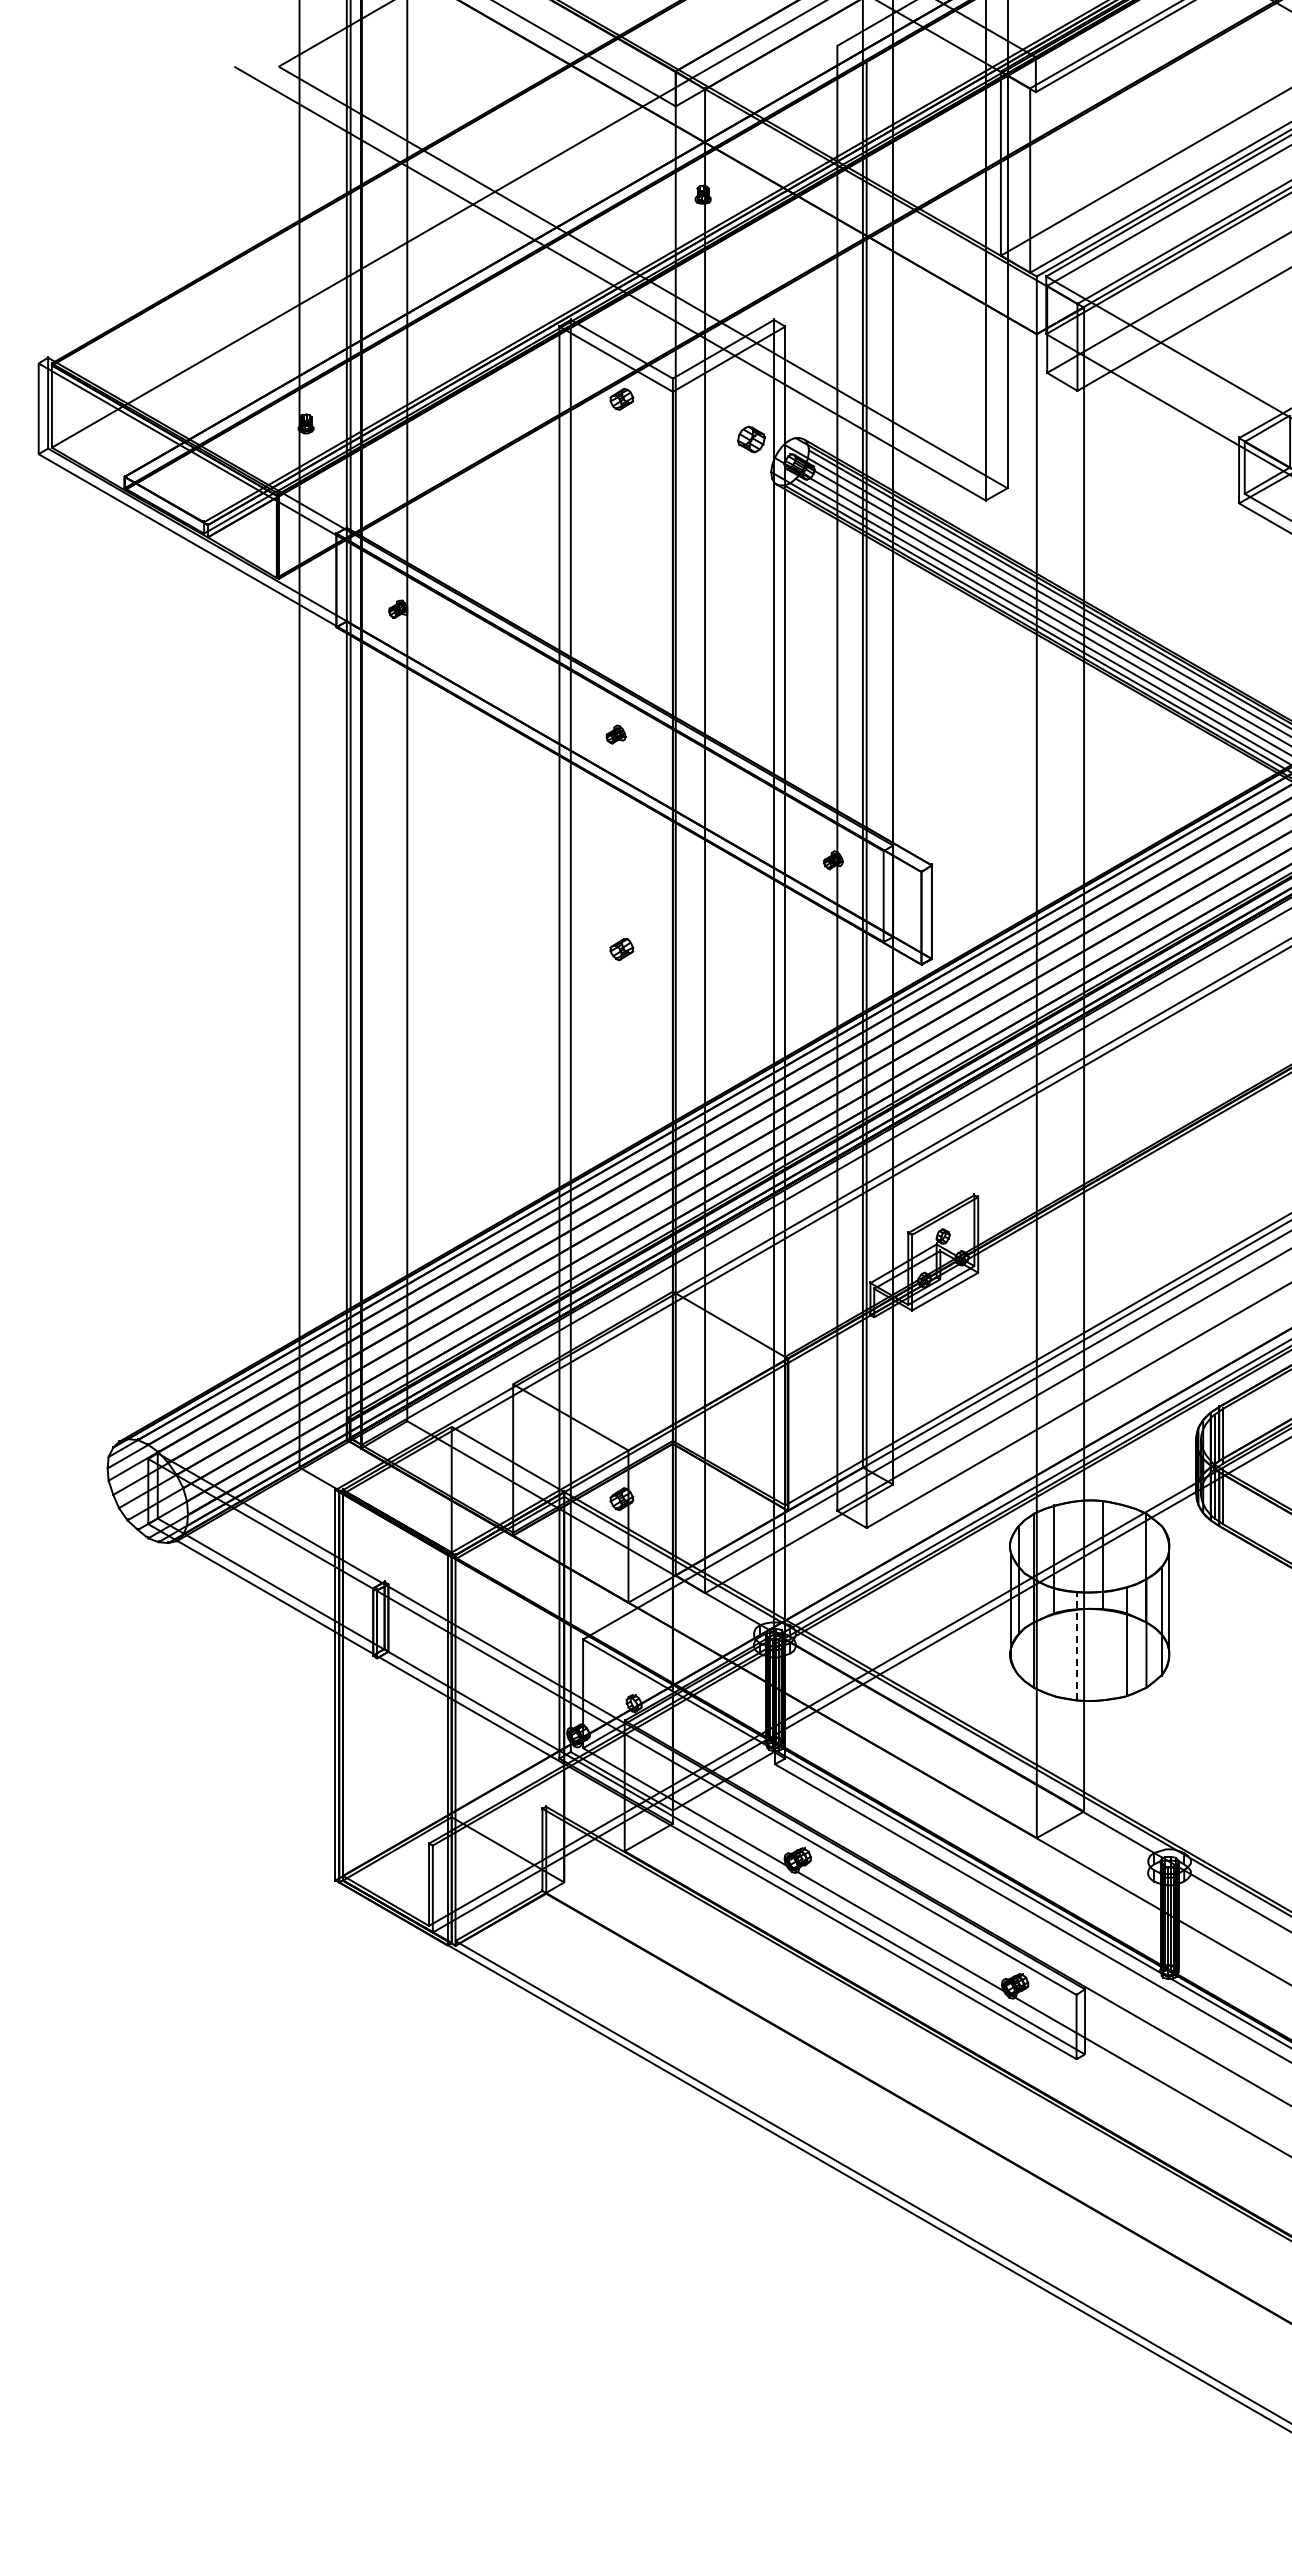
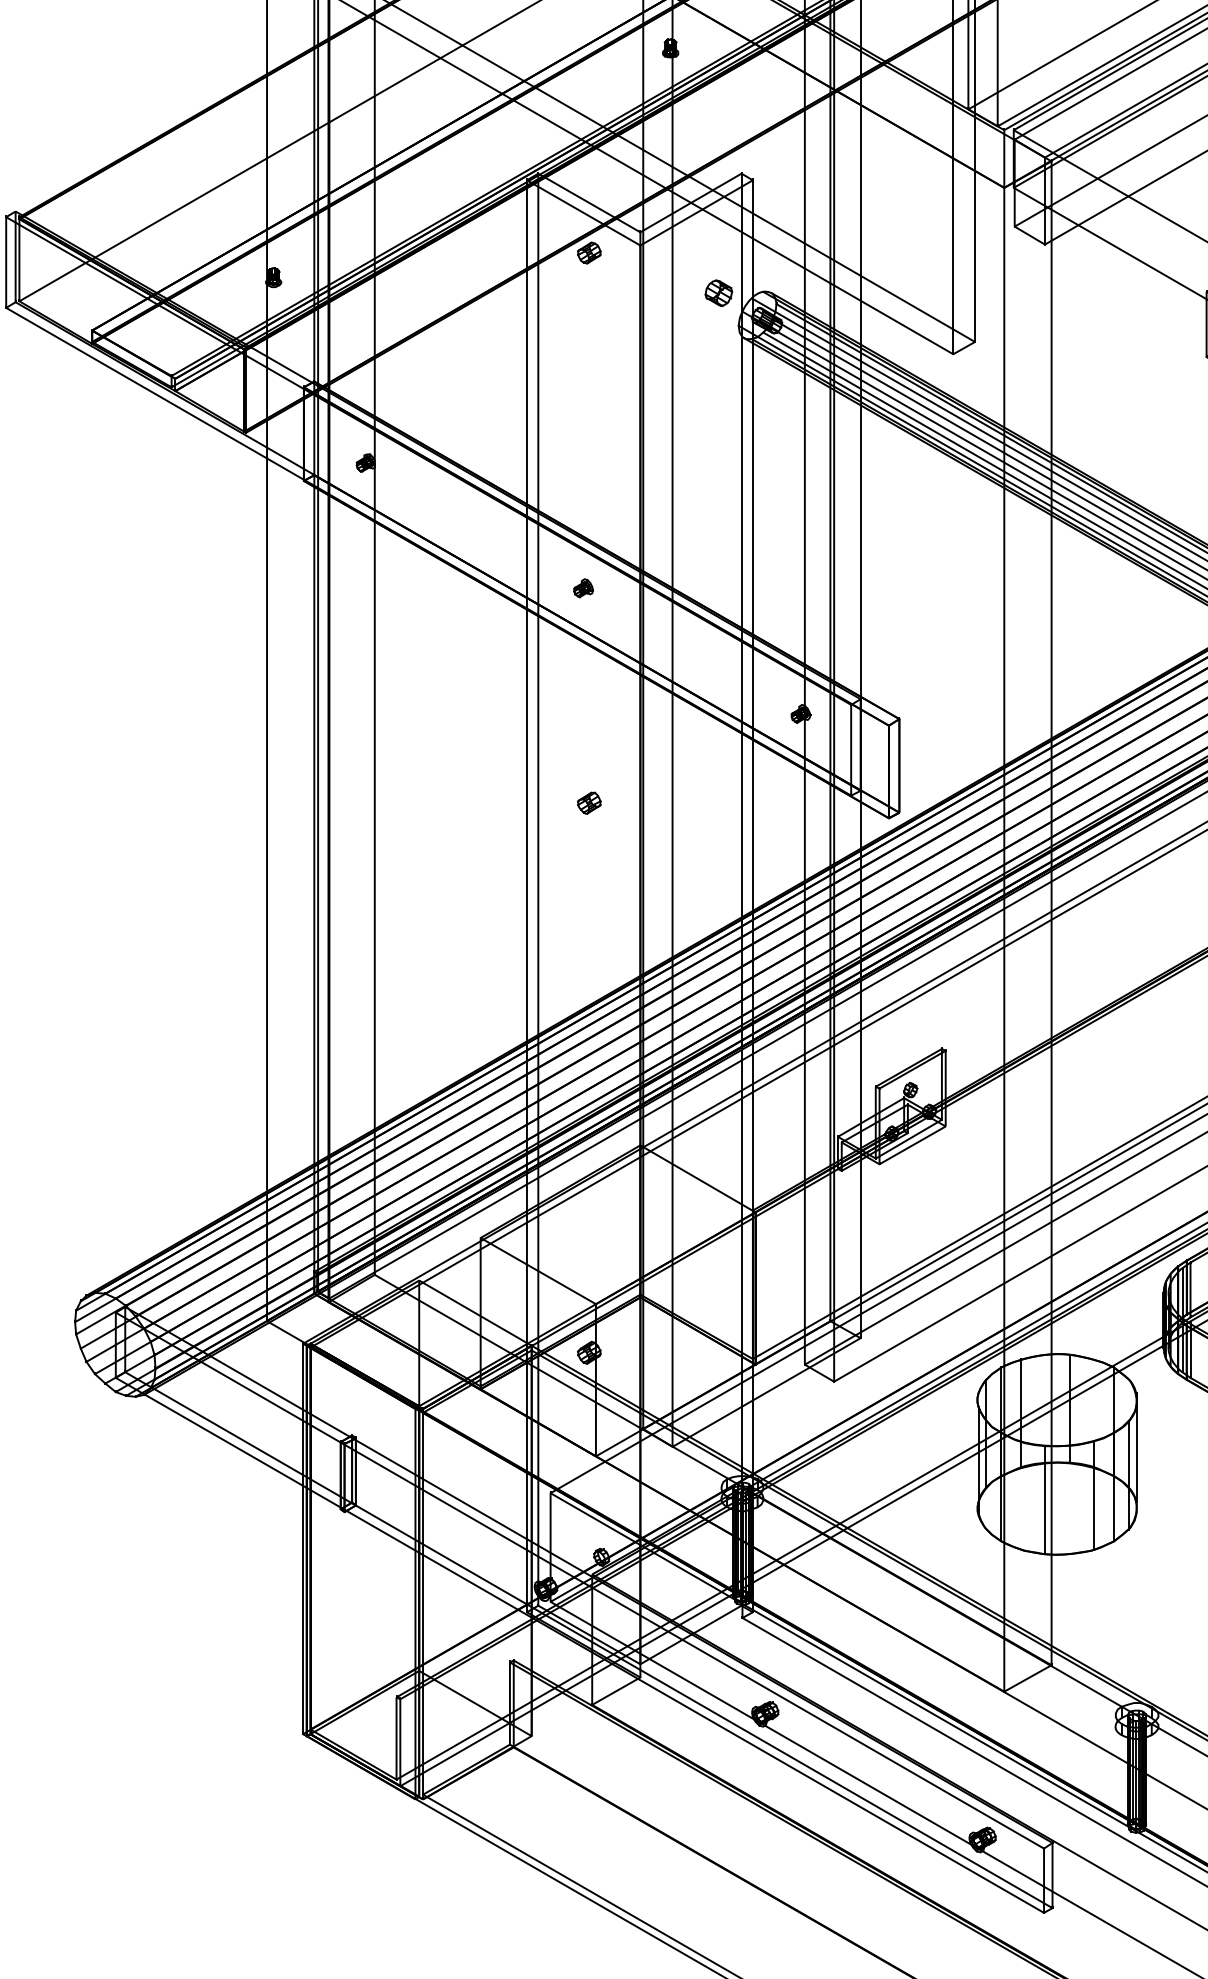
line: (1077, 1646) -> (1045, 1500), dashed -> solid

